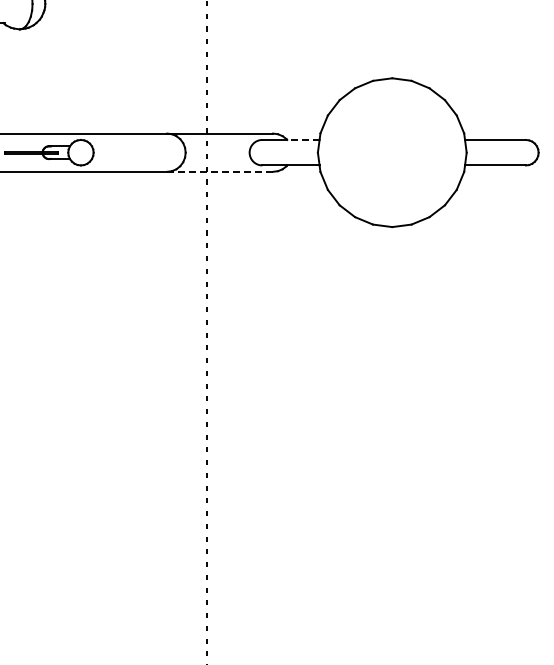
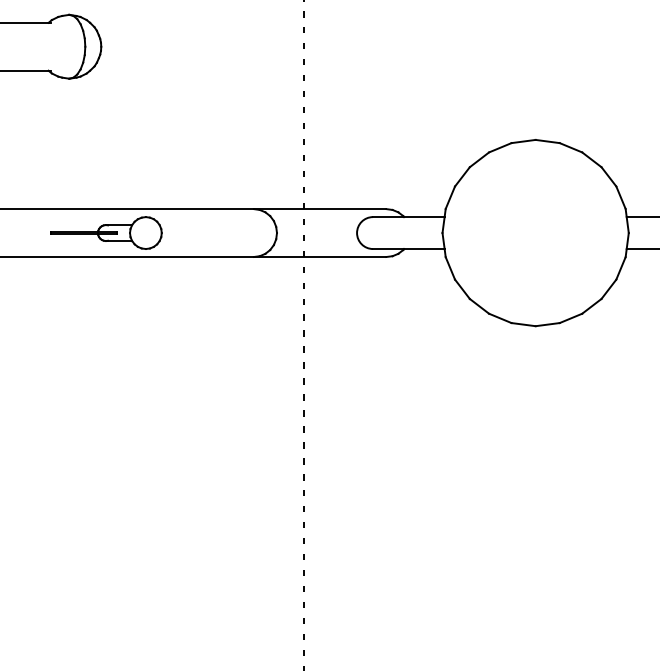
line: (302, 139) -> (423, 216), dashed -> solid
line: (220, 171) -> (320, 256), dashed -> solid

